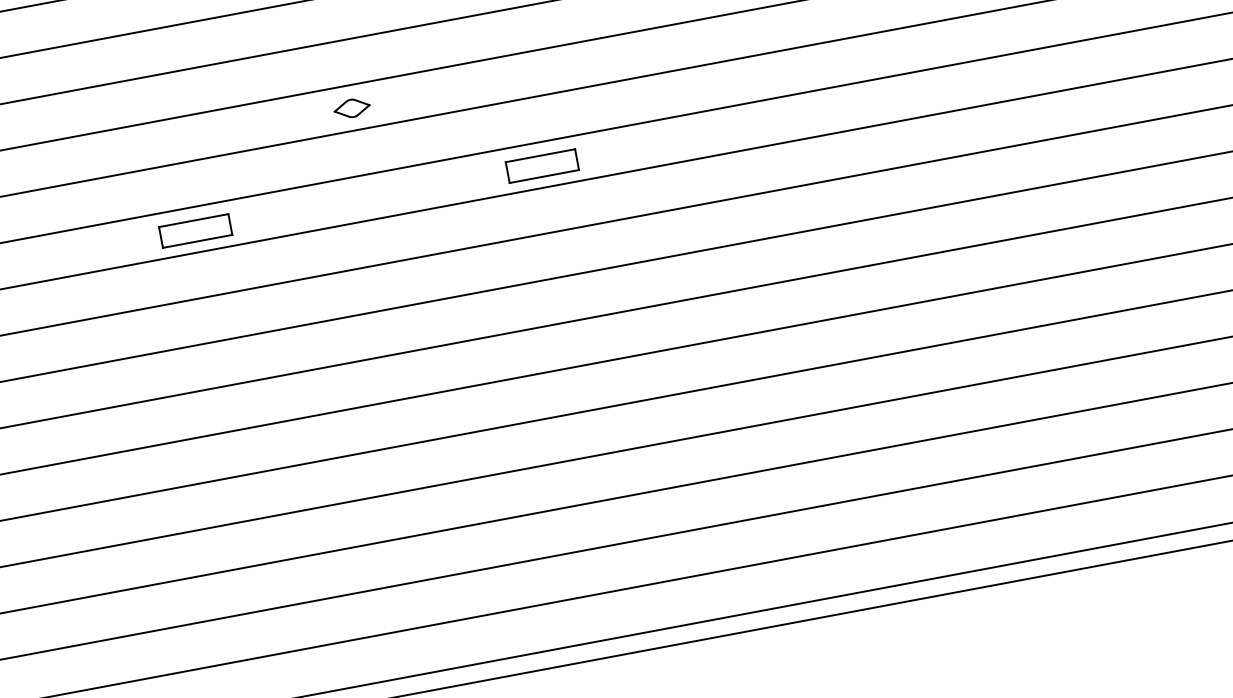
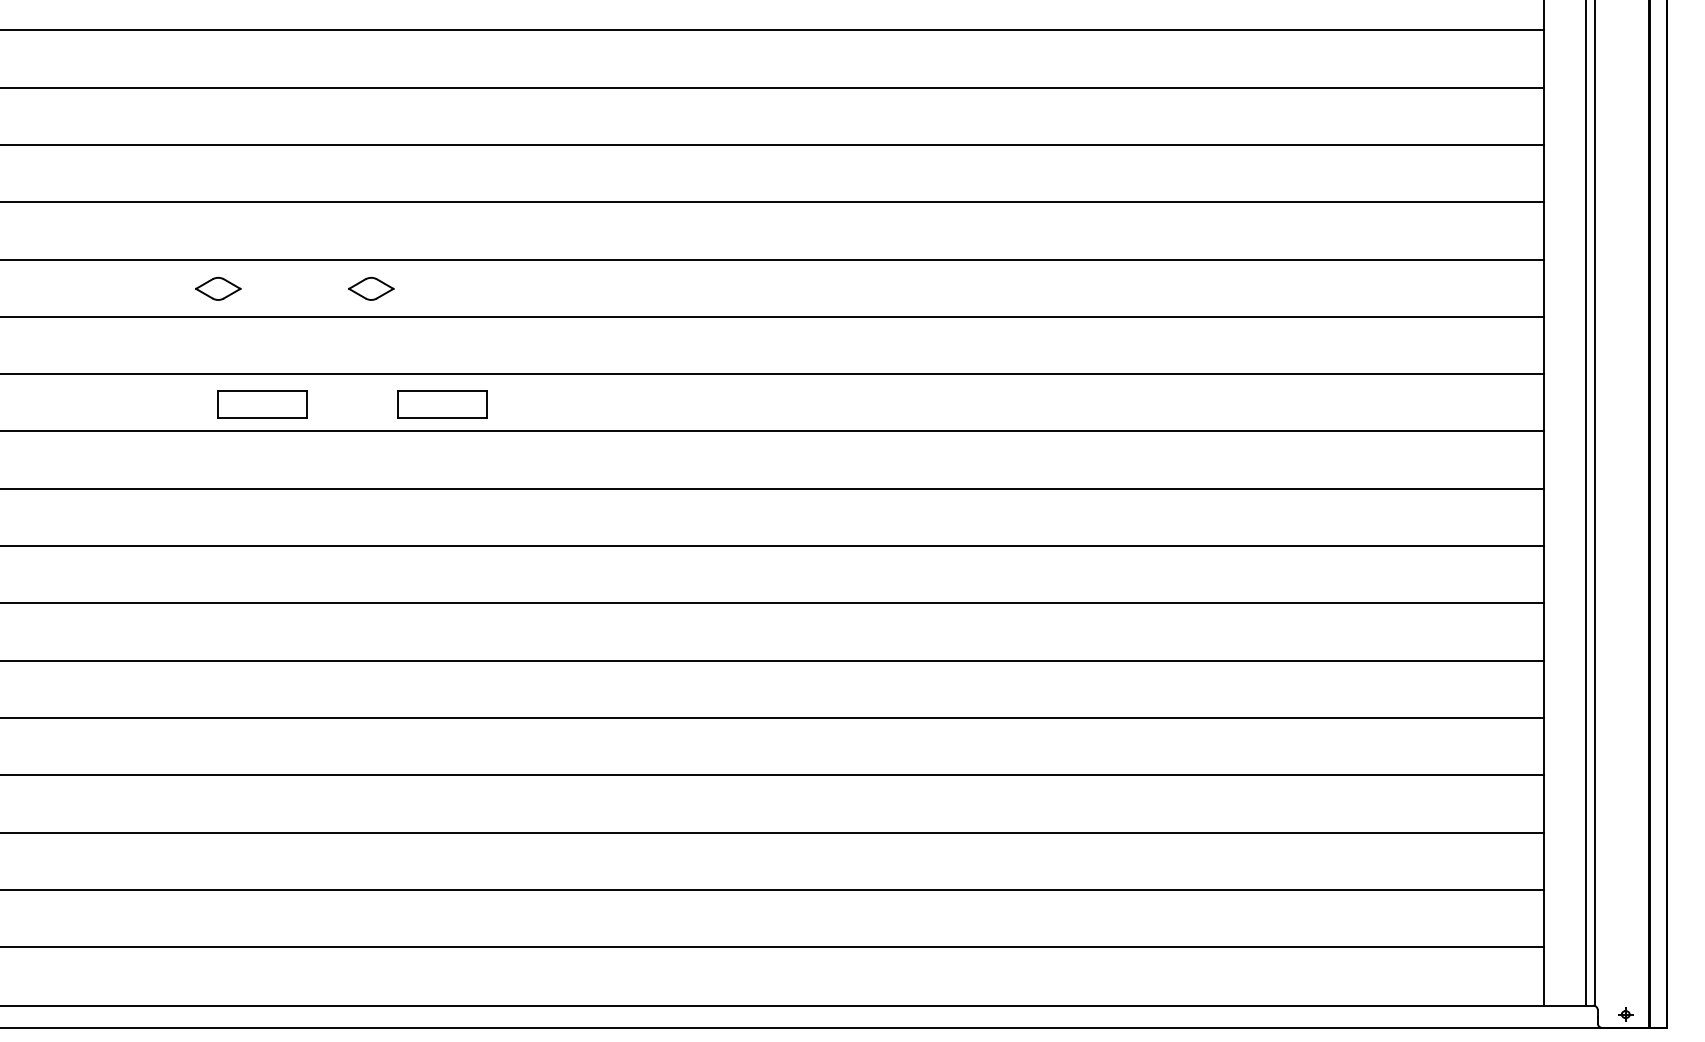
part: (232, 130) -> (218, 288), added
part: (542, 166) -> (442, 404), moved
part: (195, 231) -> (262, 404), moved

